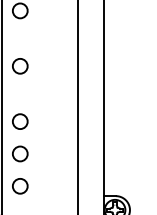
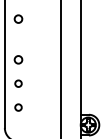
circle: (20, 66) -> (18, 19), size x0.7
circle: (20, 121) -> (18, 59), size x0.7
circle: (20, 153) -> (18, 83), size x0.6
circle: (20, 186) -> (18, 107), size x0.6

